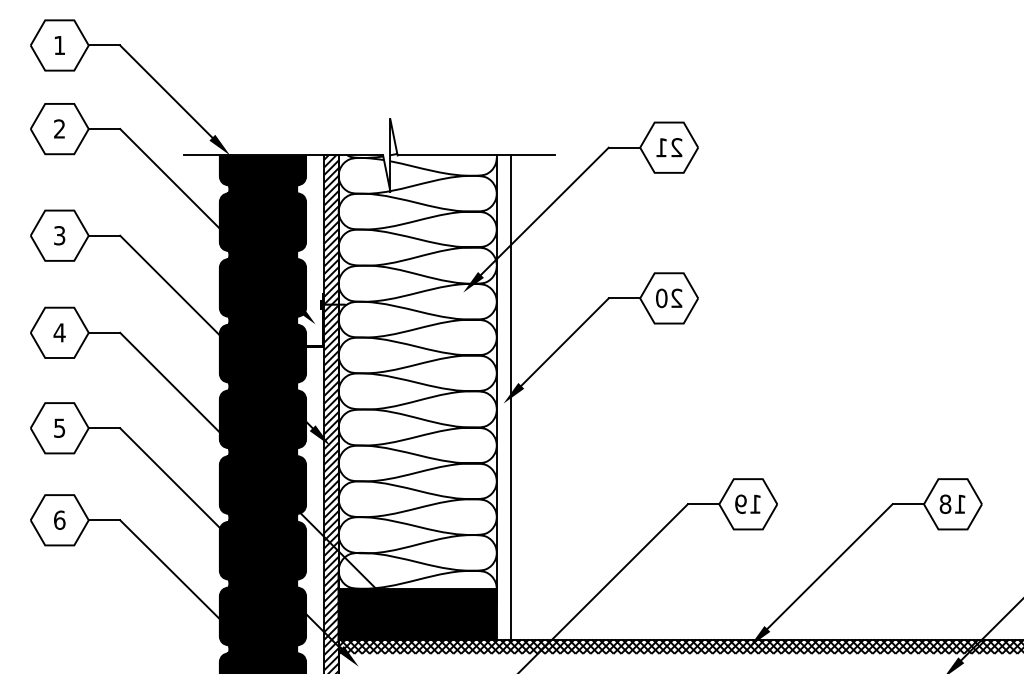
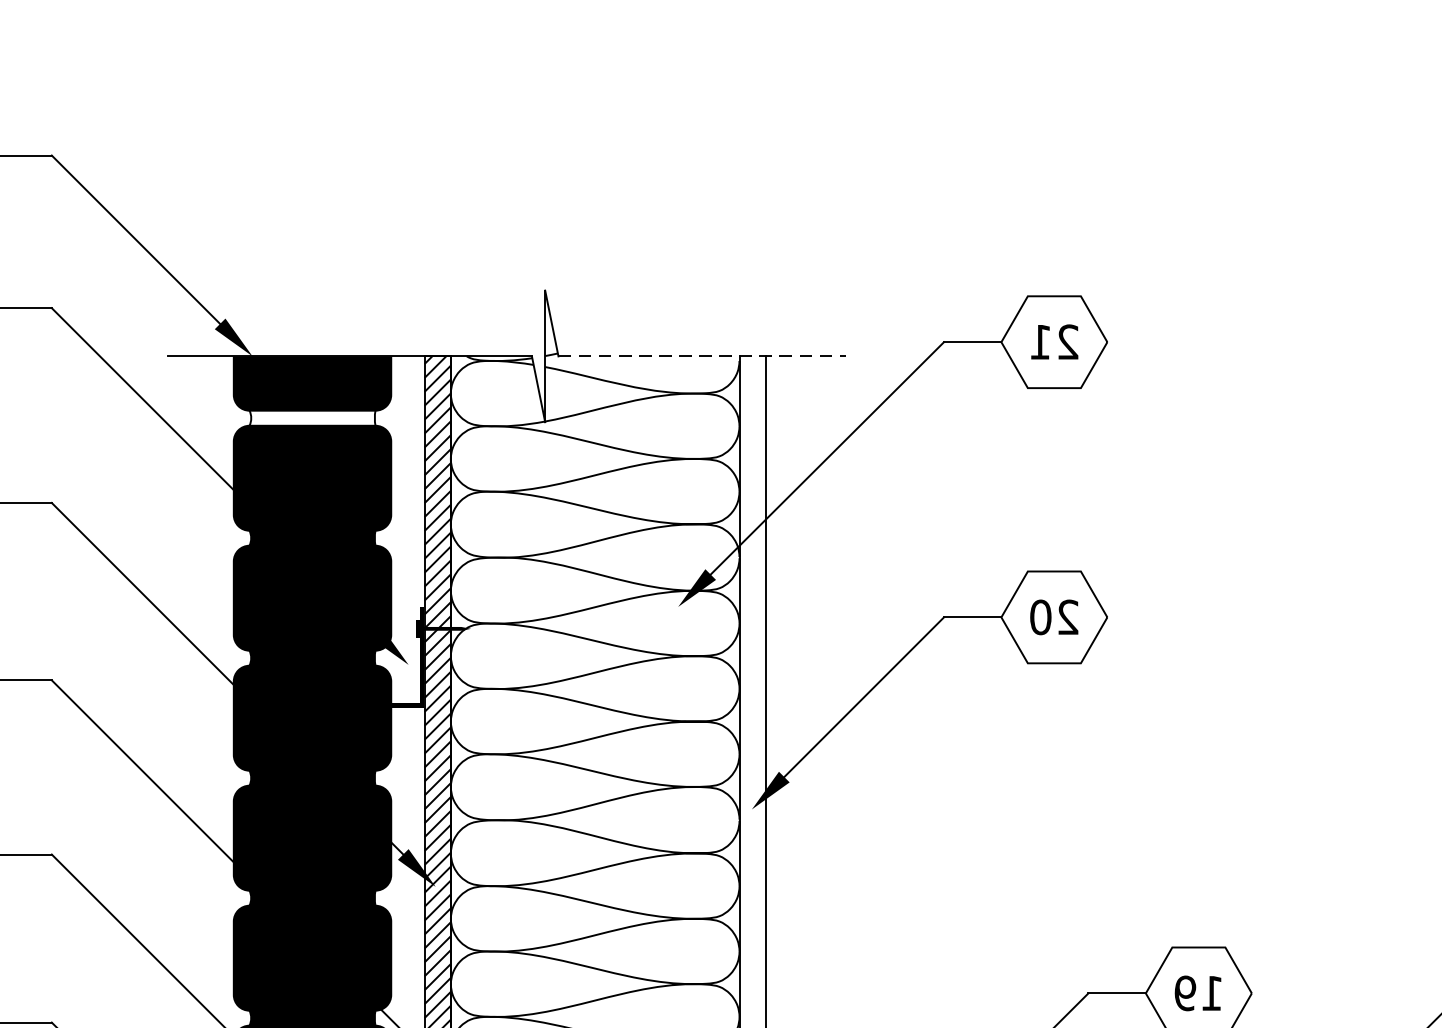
line: (476, 155) -> (702, 356), solid -> dashed
fill: (262, 189) -> (311, 418), removed

